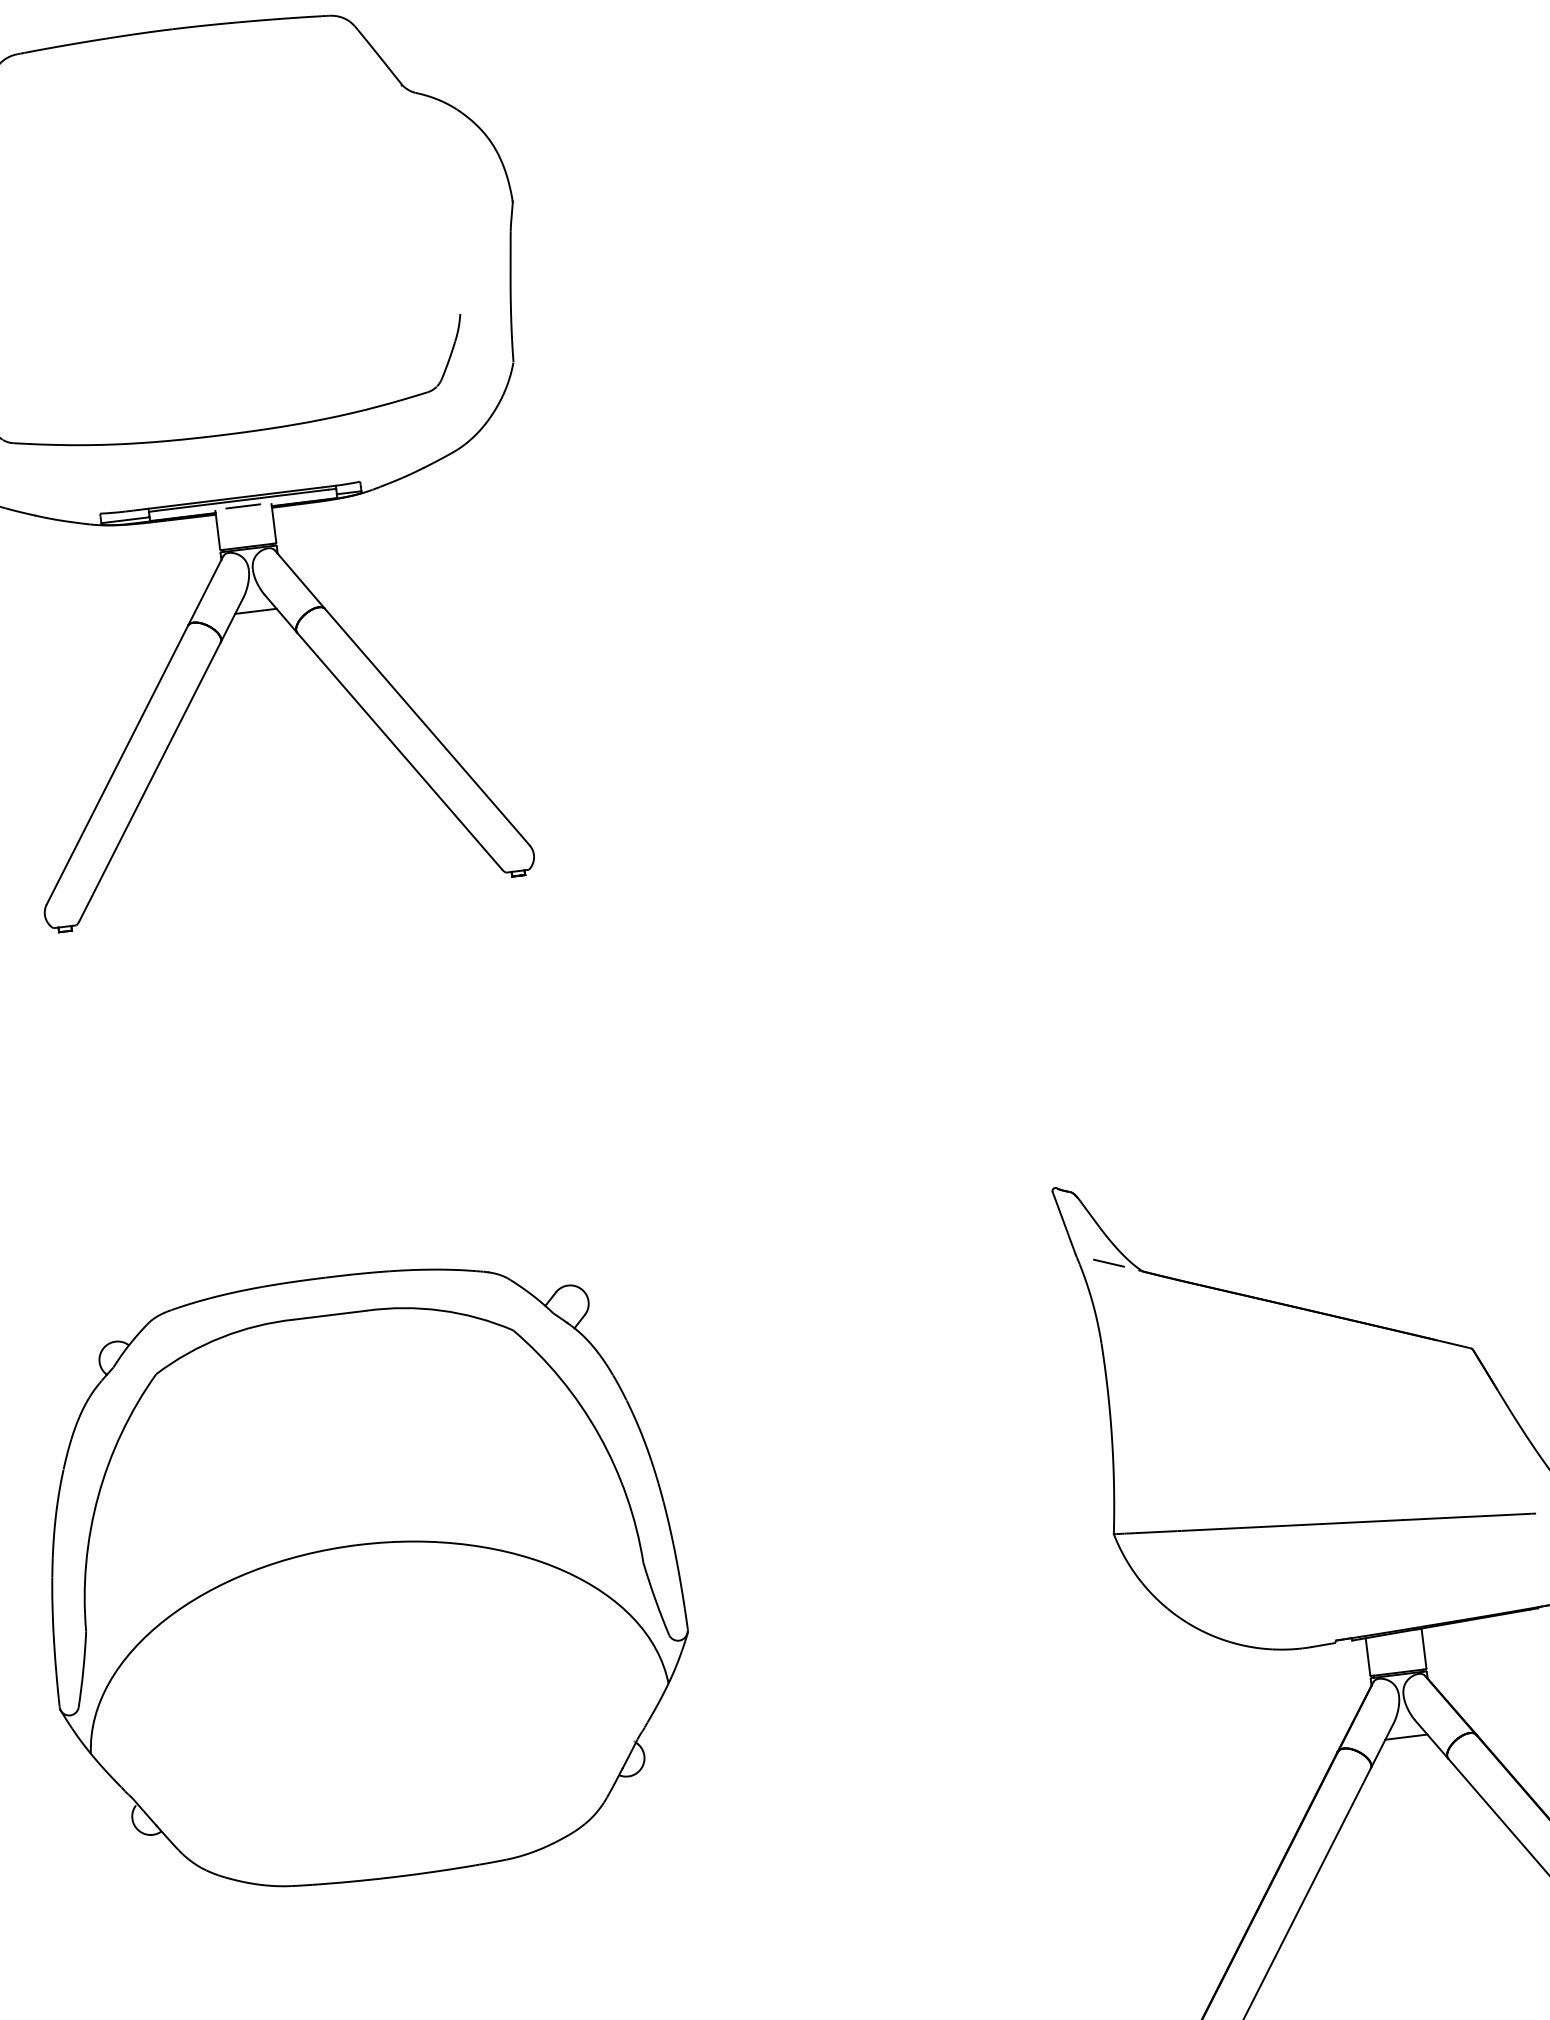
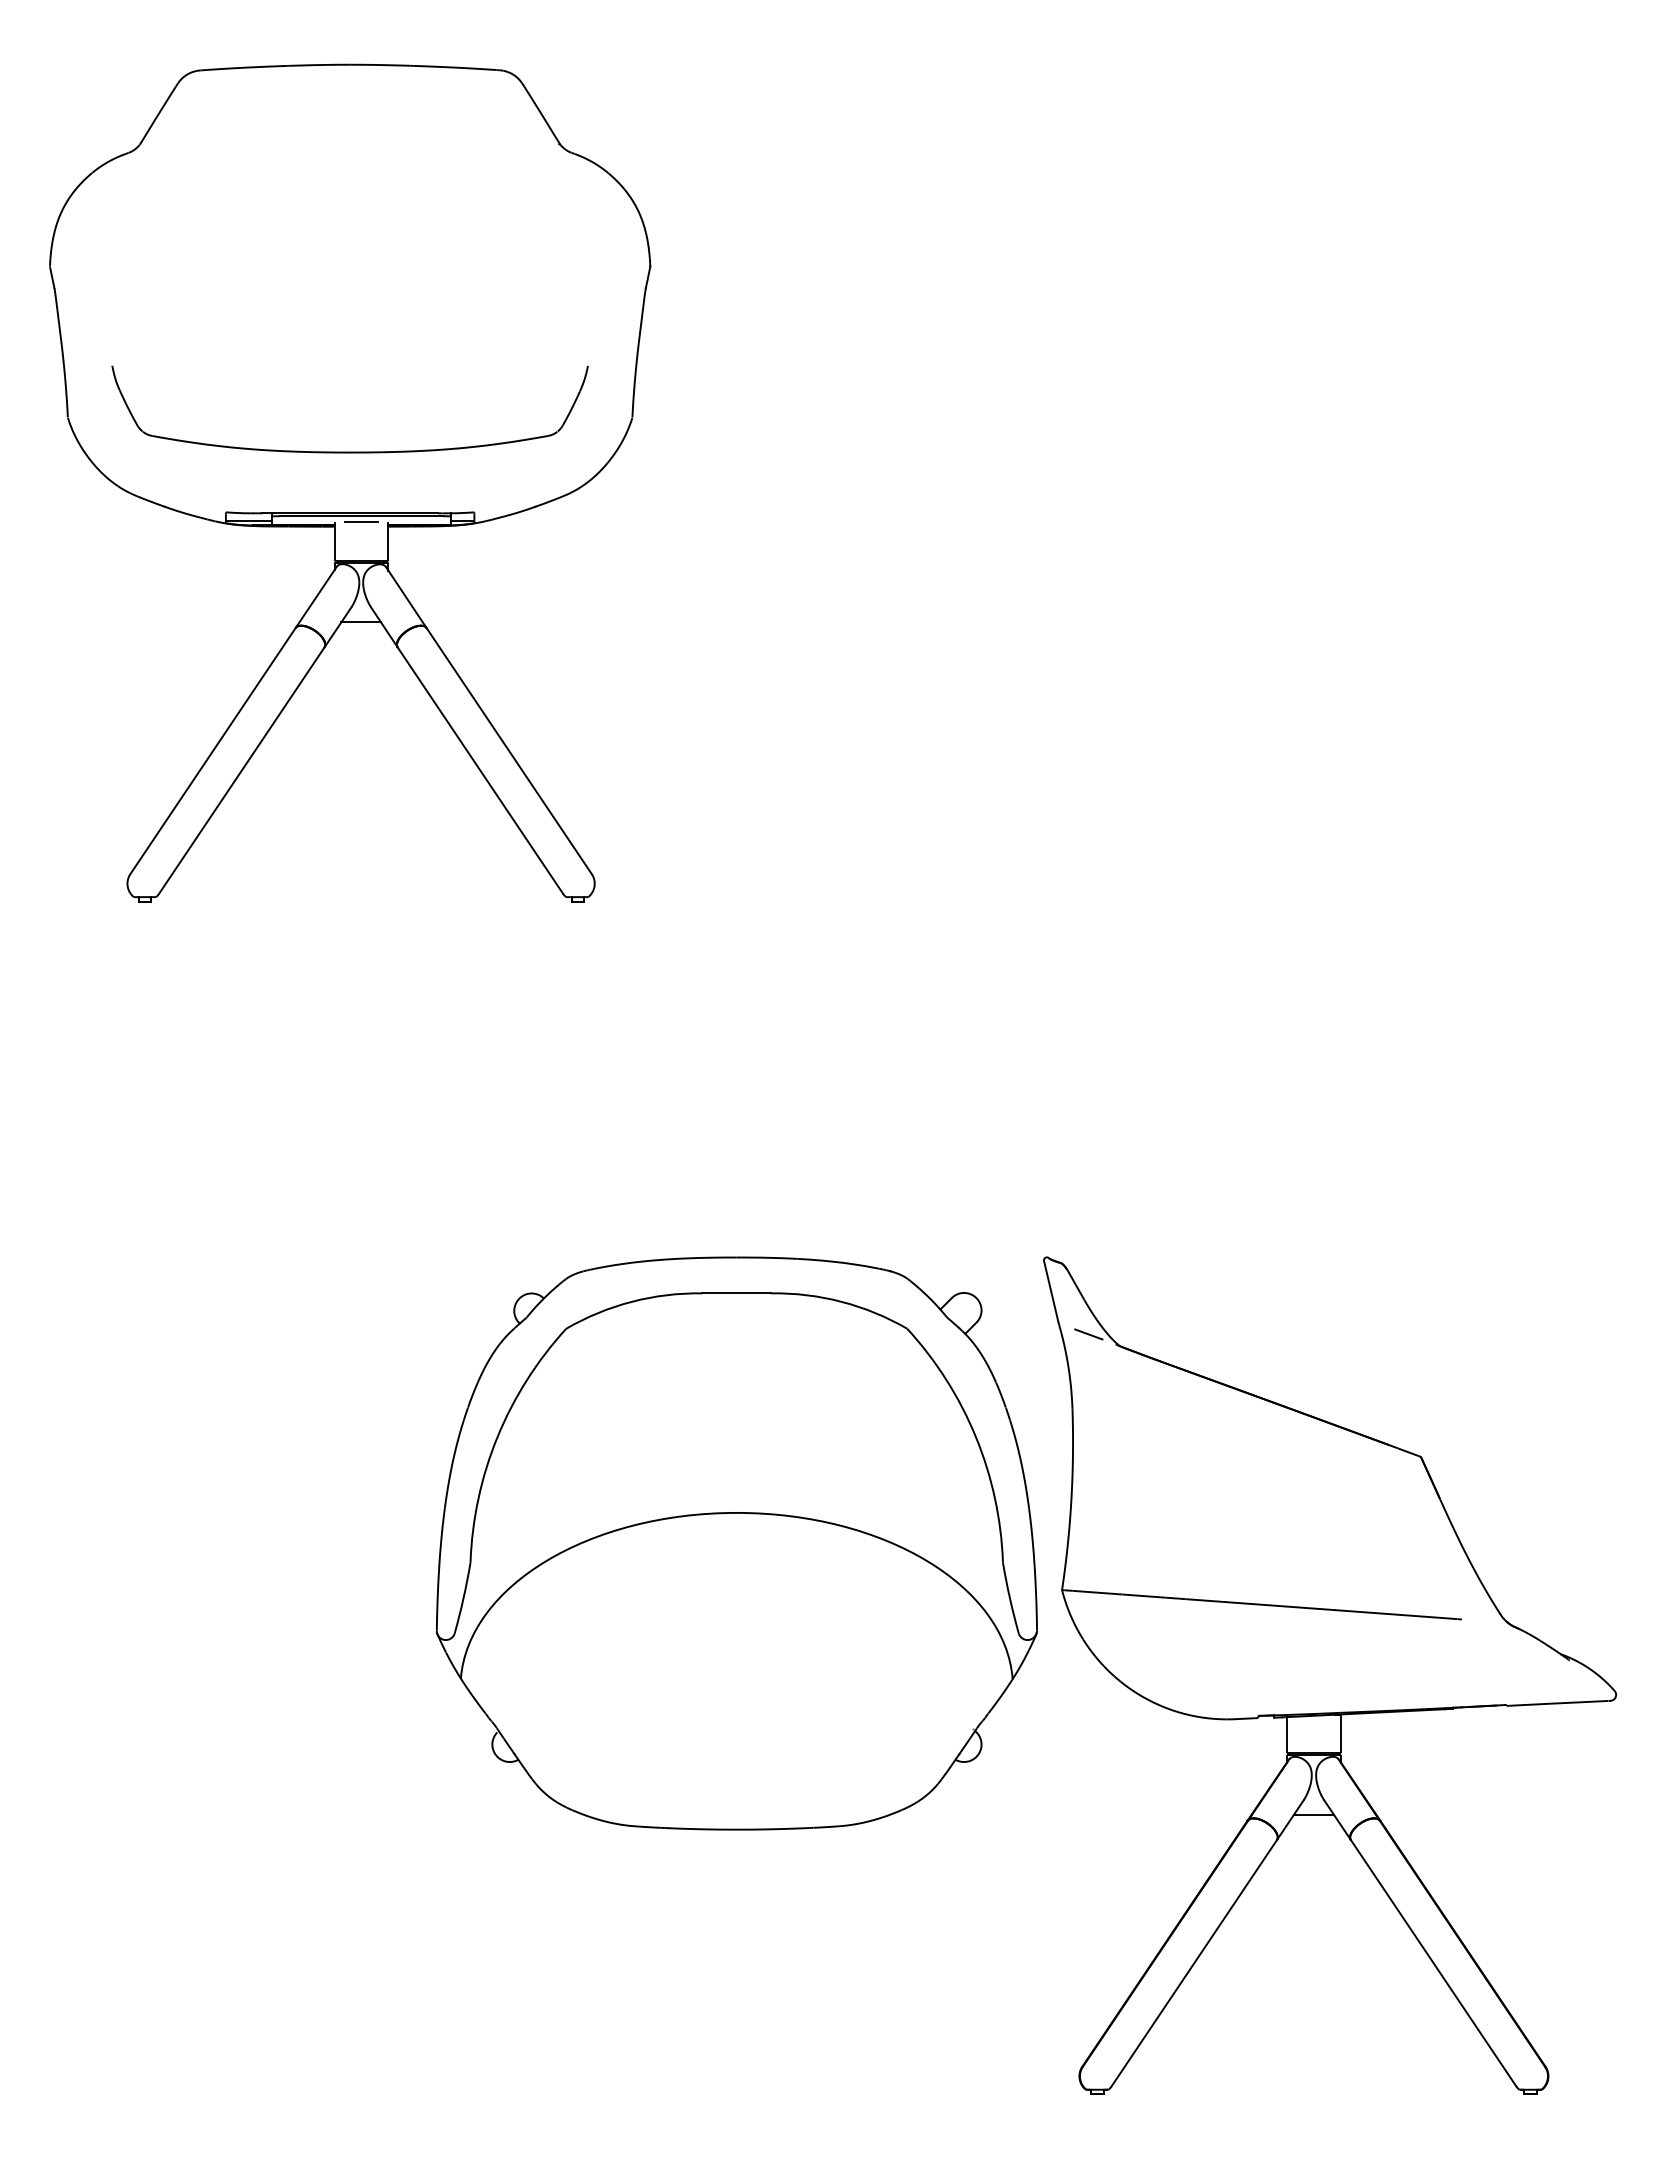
part: (362, 1577) -> (736, 1543), moved

